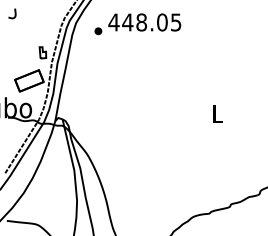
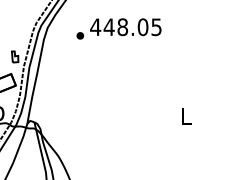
text: (137, 24) -> (118, 29), moved

